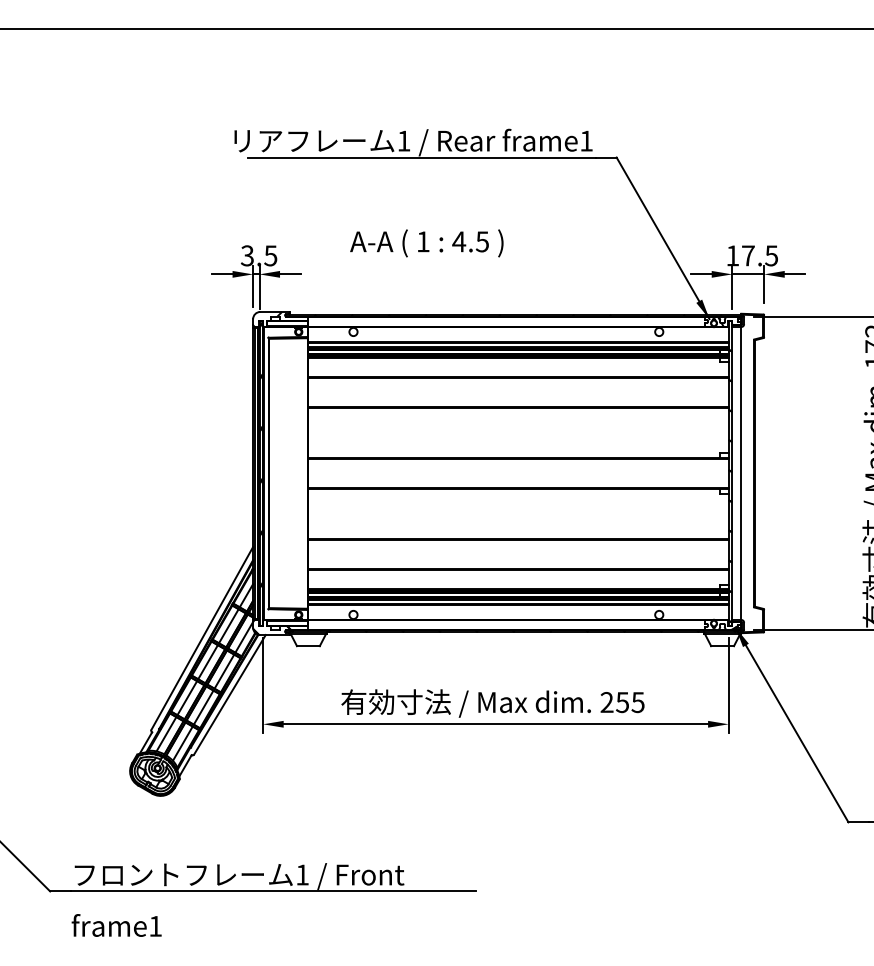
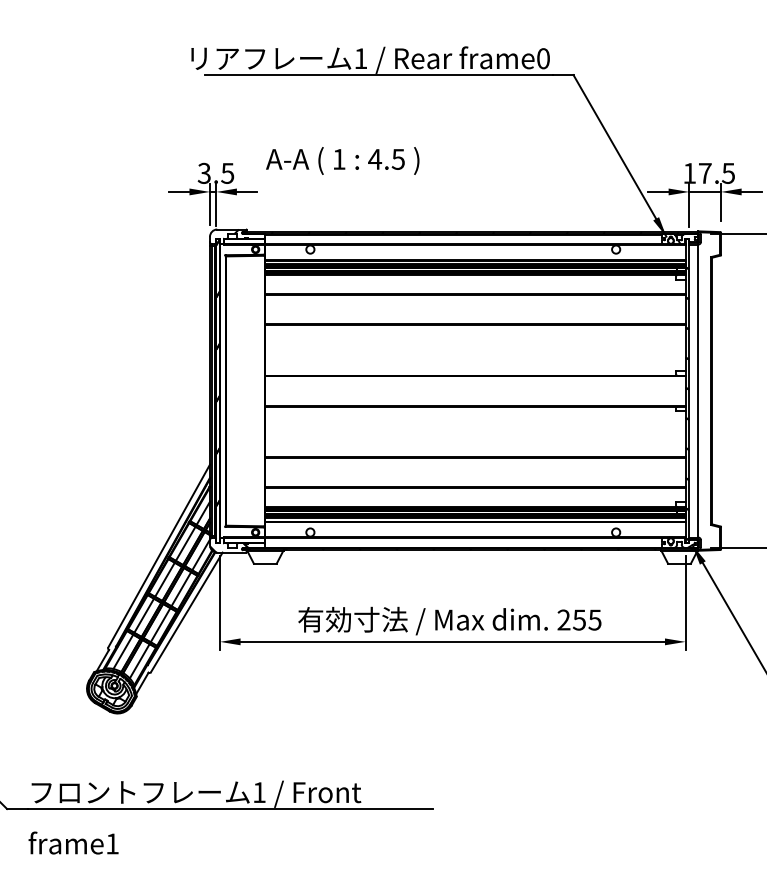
text: (586, 140) -> (543, 58), frame1 -> frame0
text: (426, 243) -> (342, 161), moved

